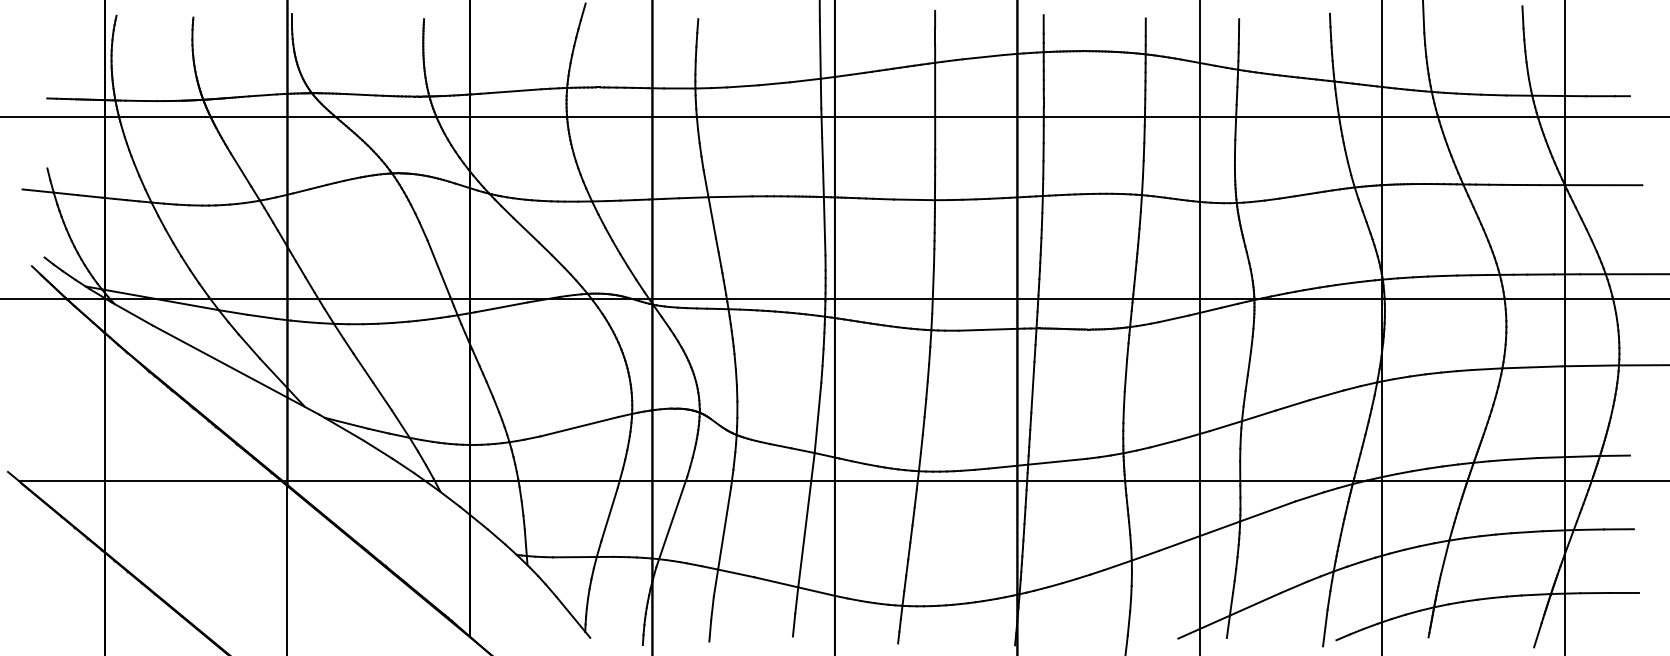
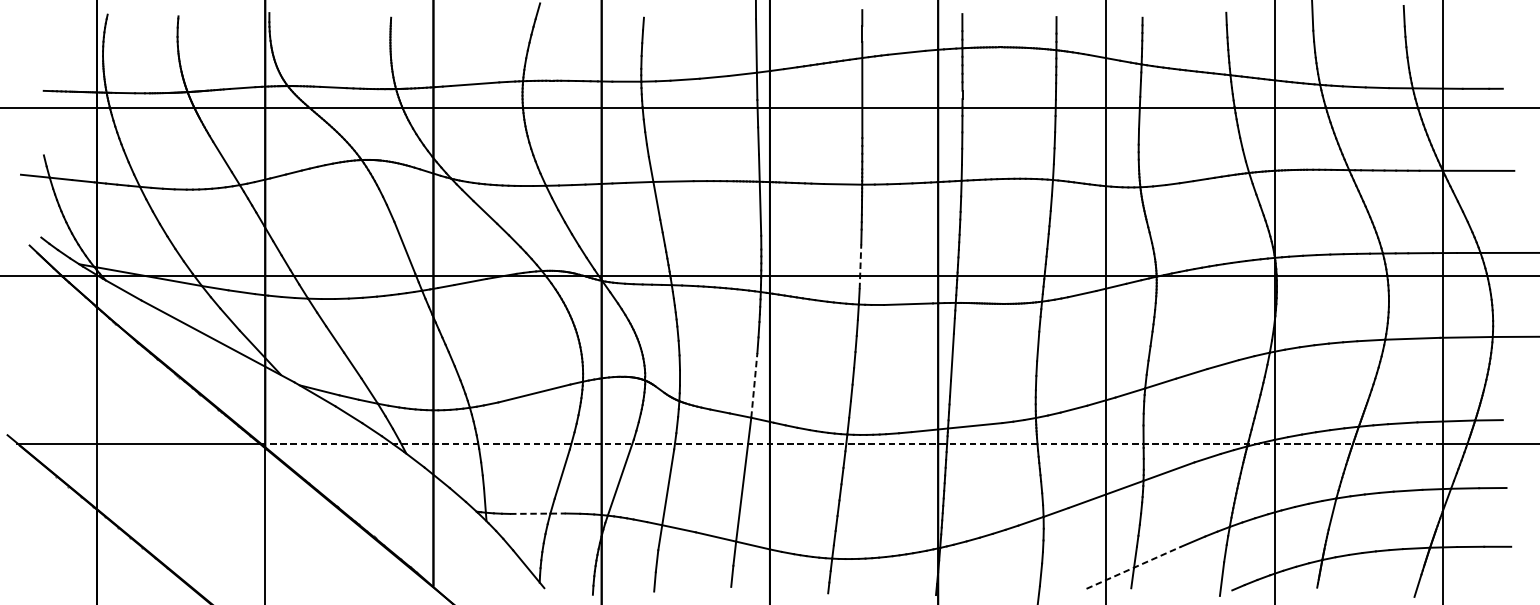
line: (933, 288) -> (860, 266), solid -> dashed
line: (818, 417) -> (754, 385), solid -> dashed
line: (923, 481) -> (851, 444), solid -> dashed
line: (583, 557) -> (538, 514), solid -> dashed
line: (1230, 615) -> (1134, 567), solid -> dashed

